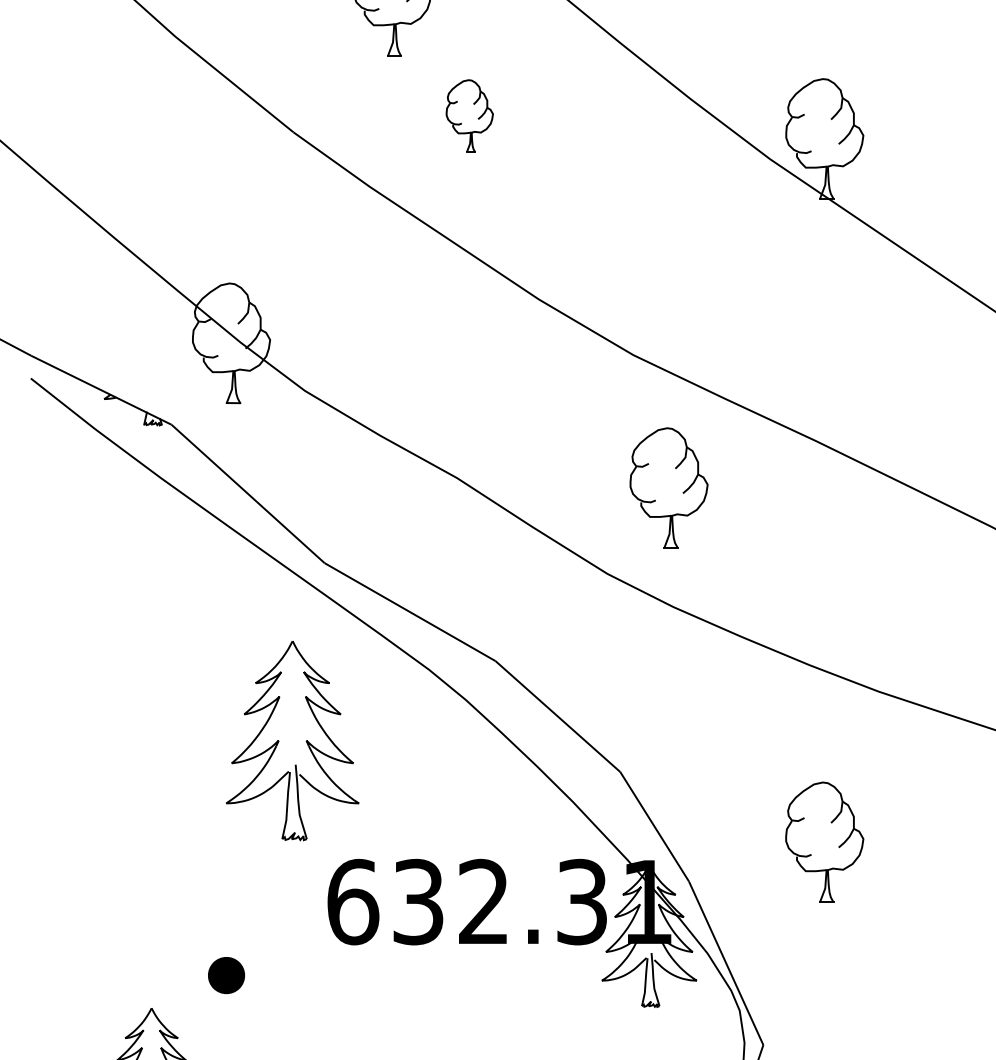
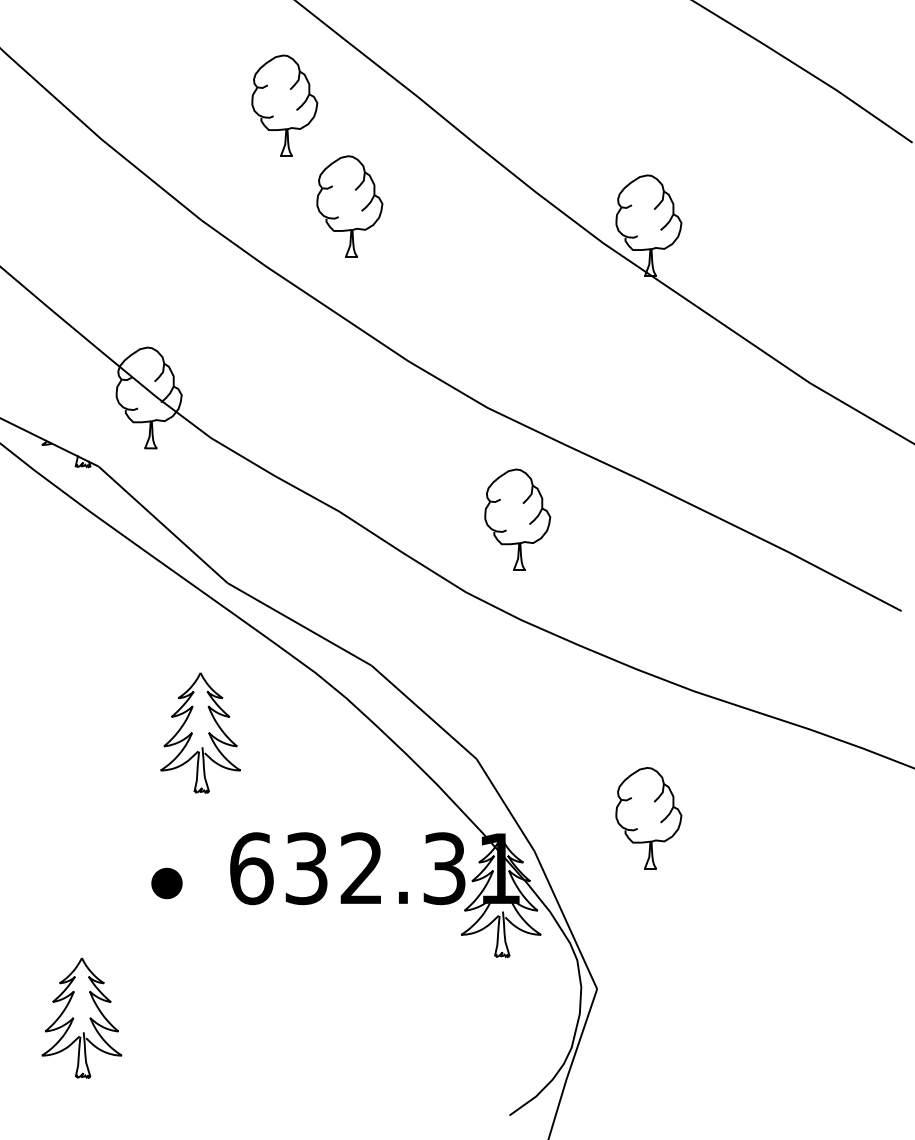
part: (469, 115) -> (349, 206), size x1.67
part: (292, 740) -> (200, 732), size x0.71
part: (225, 975) -> (166, 883), moved

